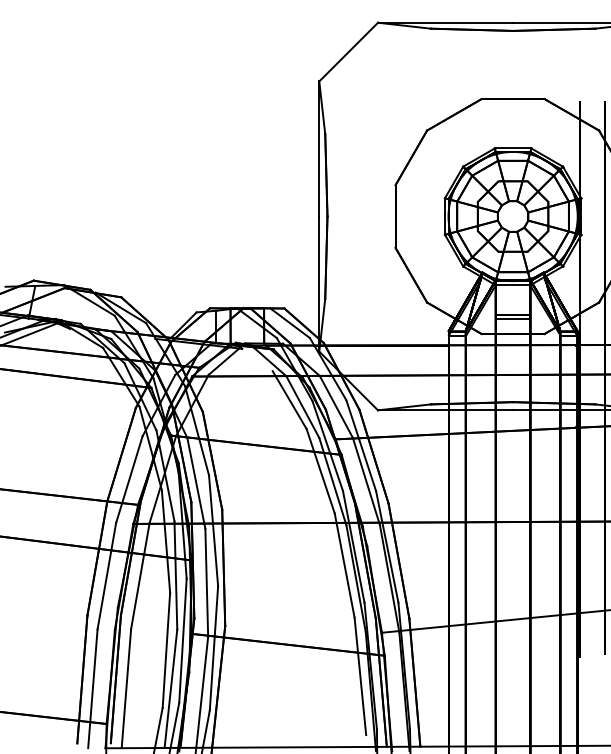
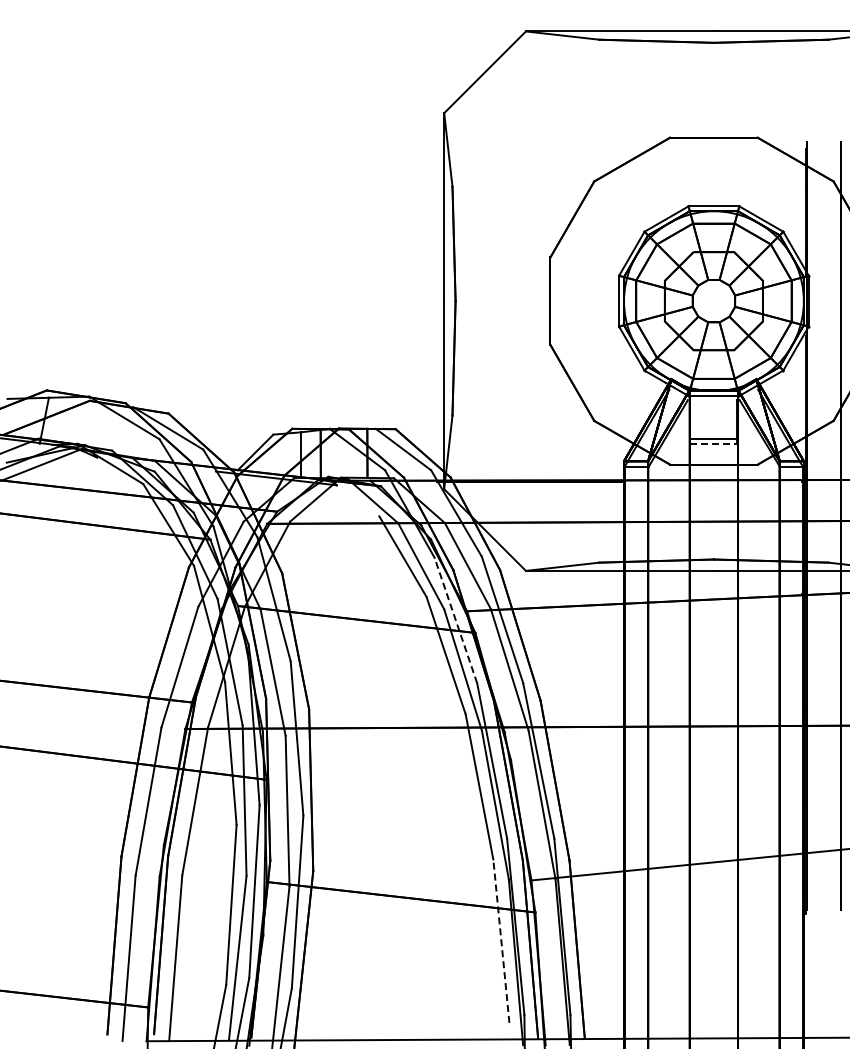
line: (512, 318) -> (713, 443), solid -> dashed
line: (327, 445) -> (455, 620), solid -> dashed
line: (360, 675) -> (501, 940), solid -> dashed

